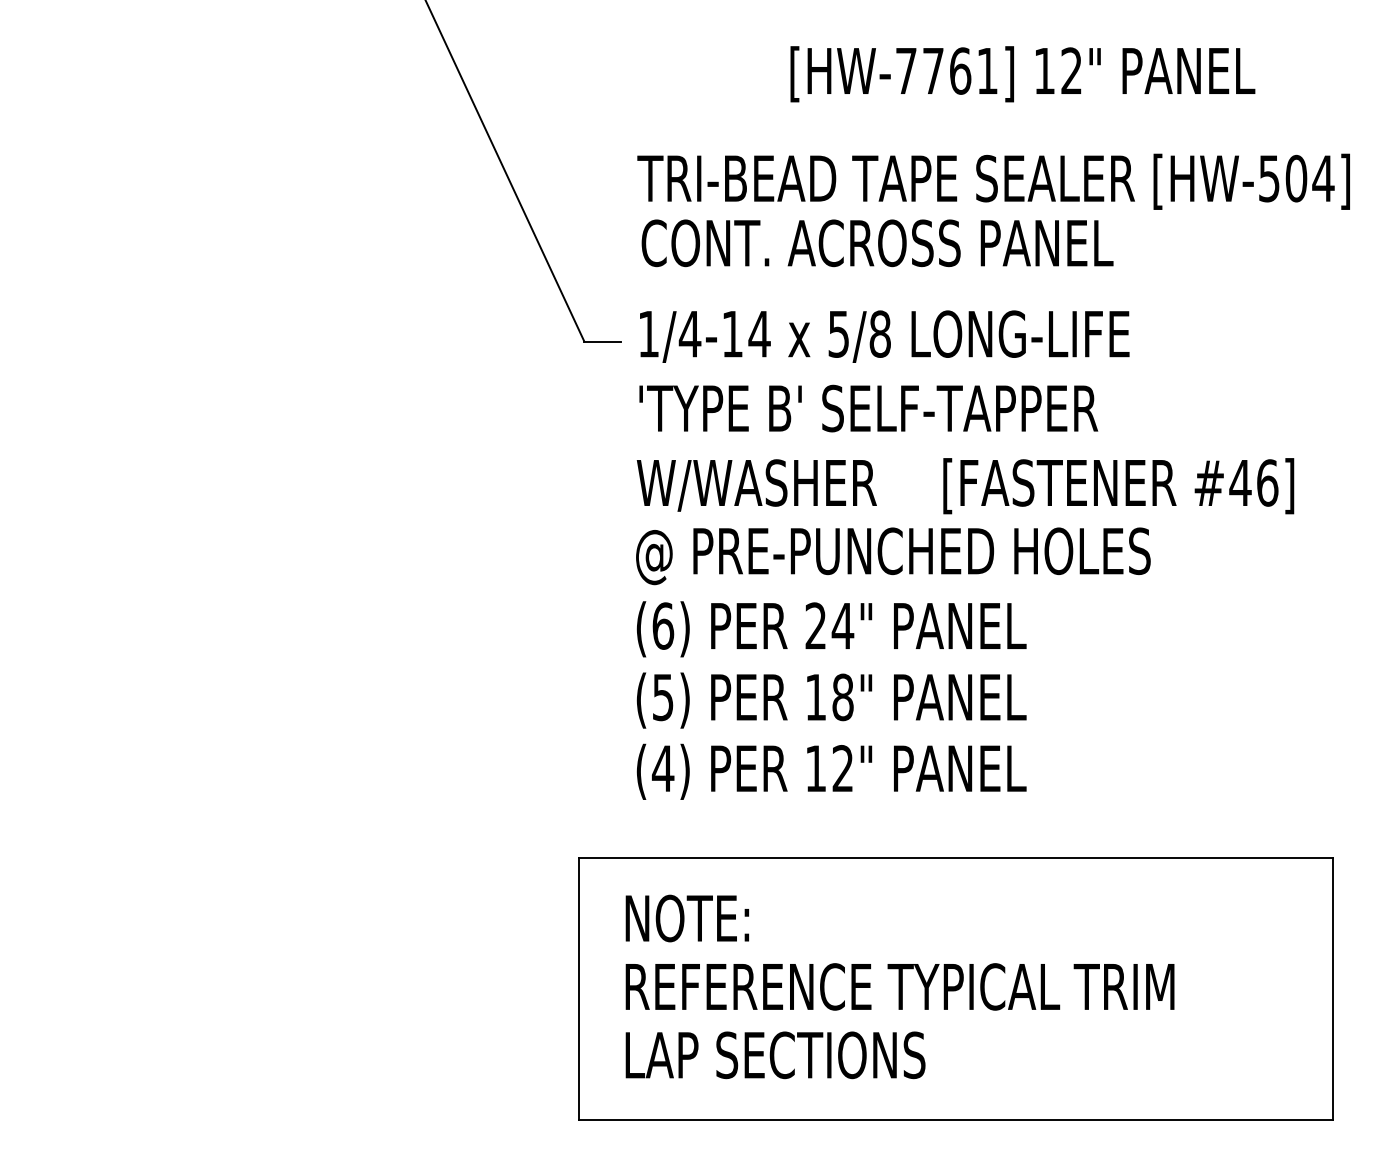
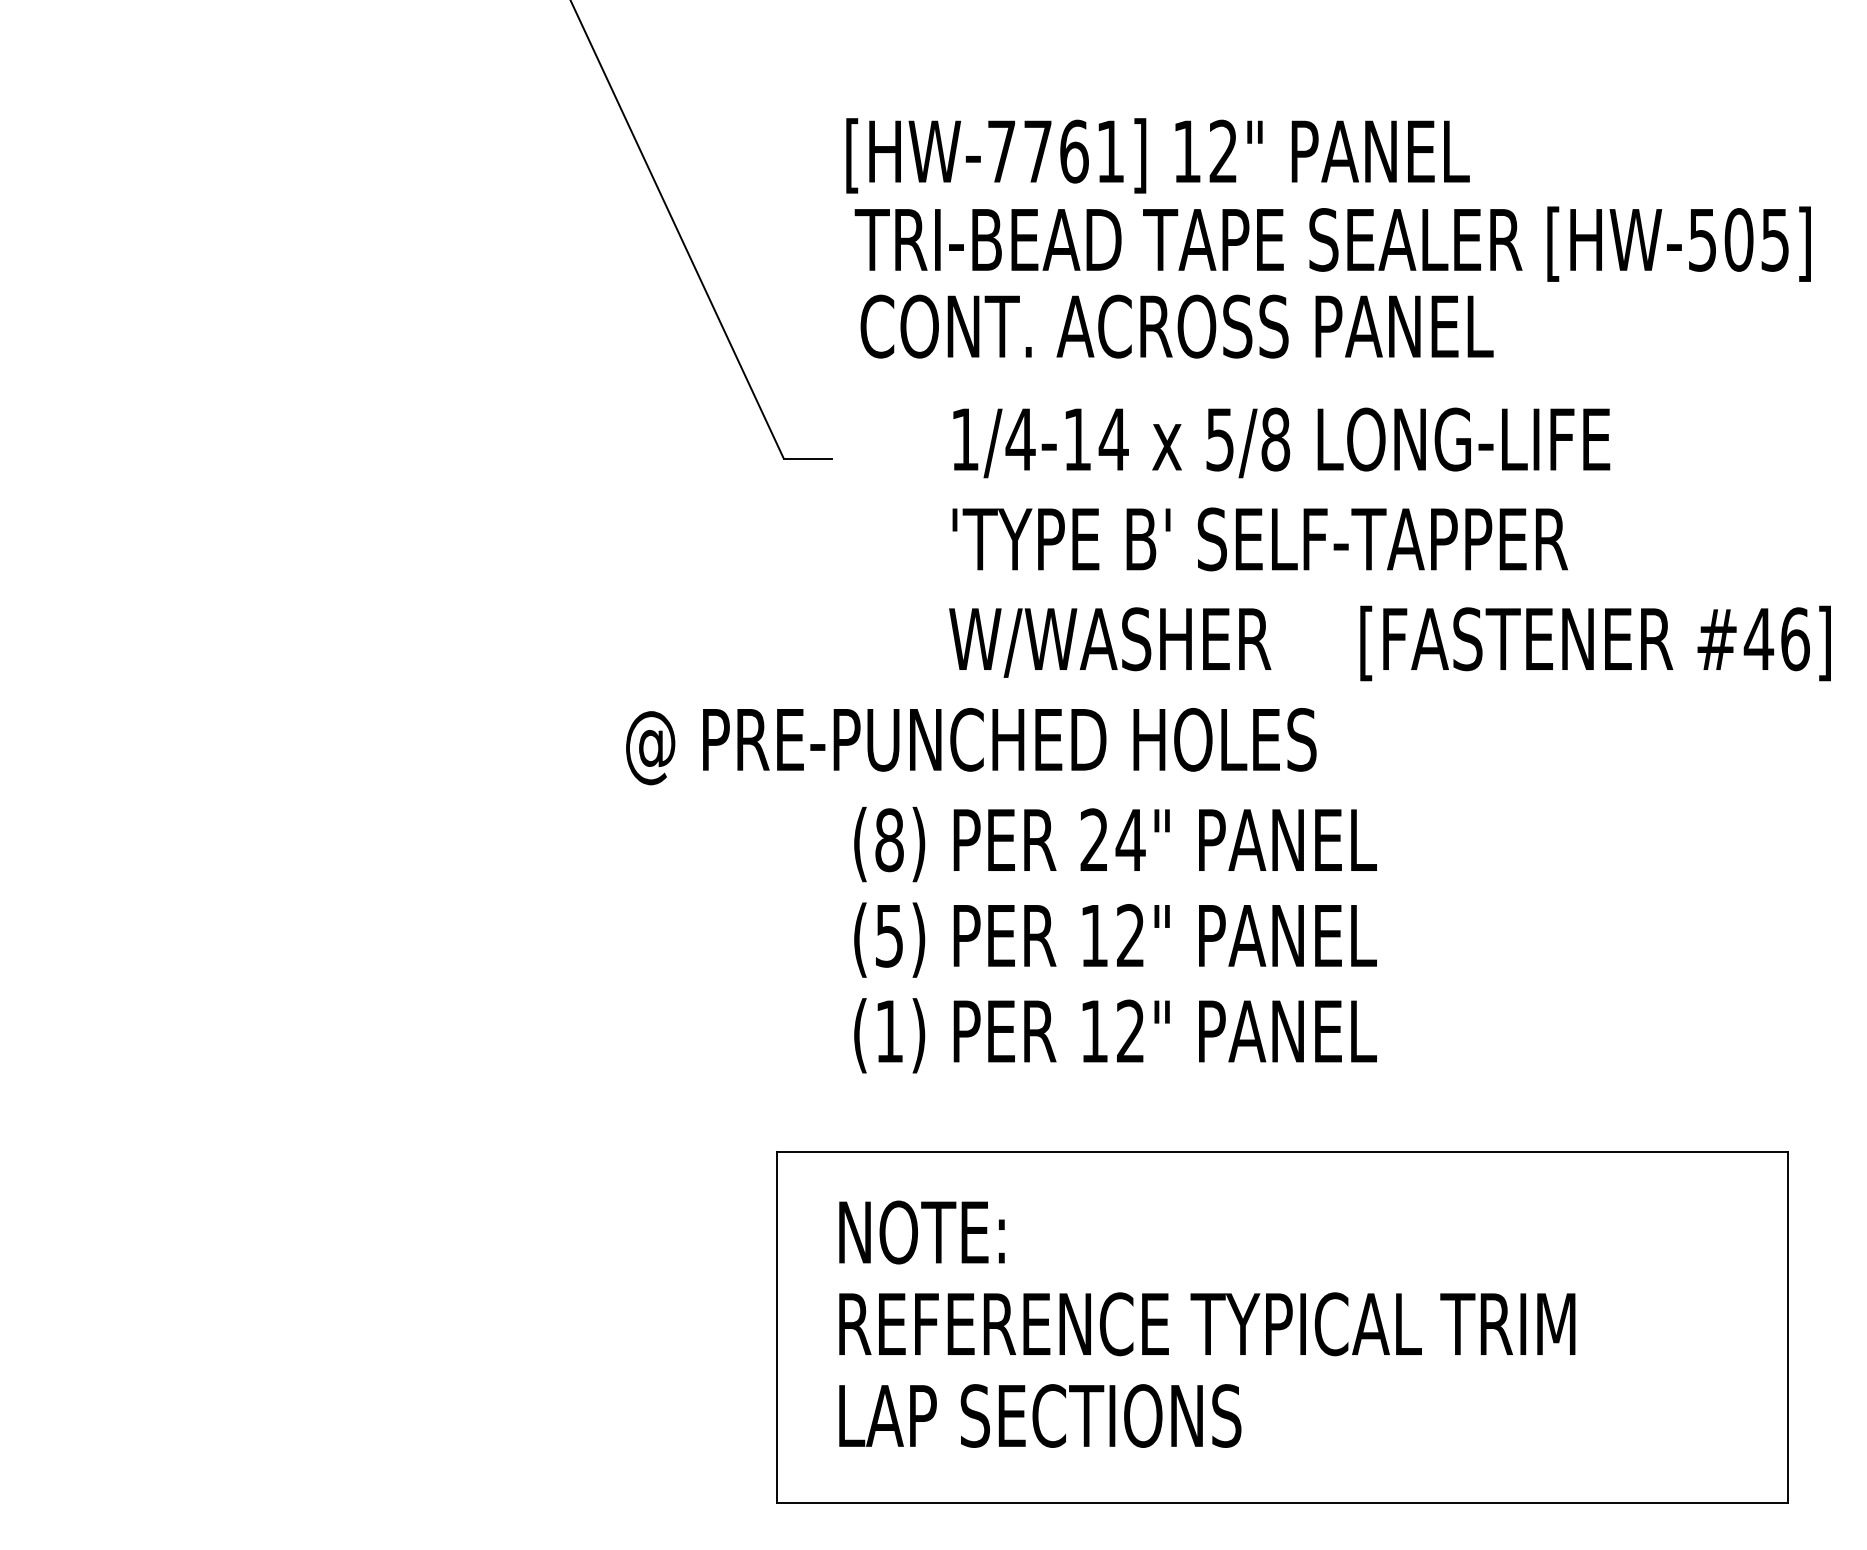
text: (1022, 73) -> (1157, 155), moved
text: (1323, 179) -> (1775, 240), [HW-504] -> [HW-505]
text: (965, 412) -> (1389, 544), moved
text: (893, 556) -> (971, 746), moved
text: (663, 626) -> (889, 840), (6) -> (8)
text: (842, 697) -> (1130, 935), 18" -> 12"
text: (663, 768) -> (889, 1031), (4) -> (1)

